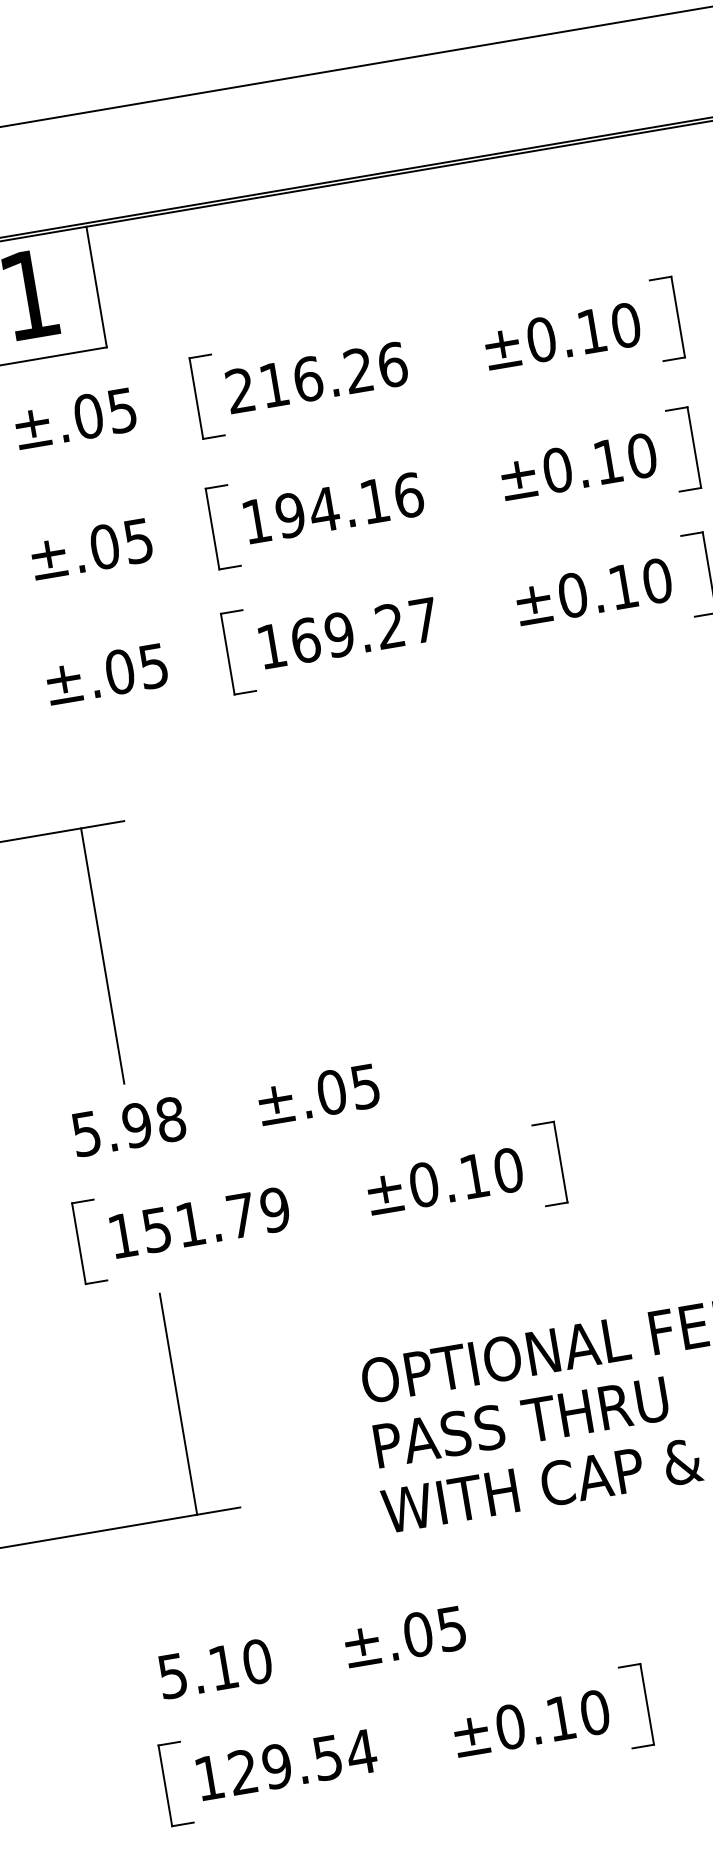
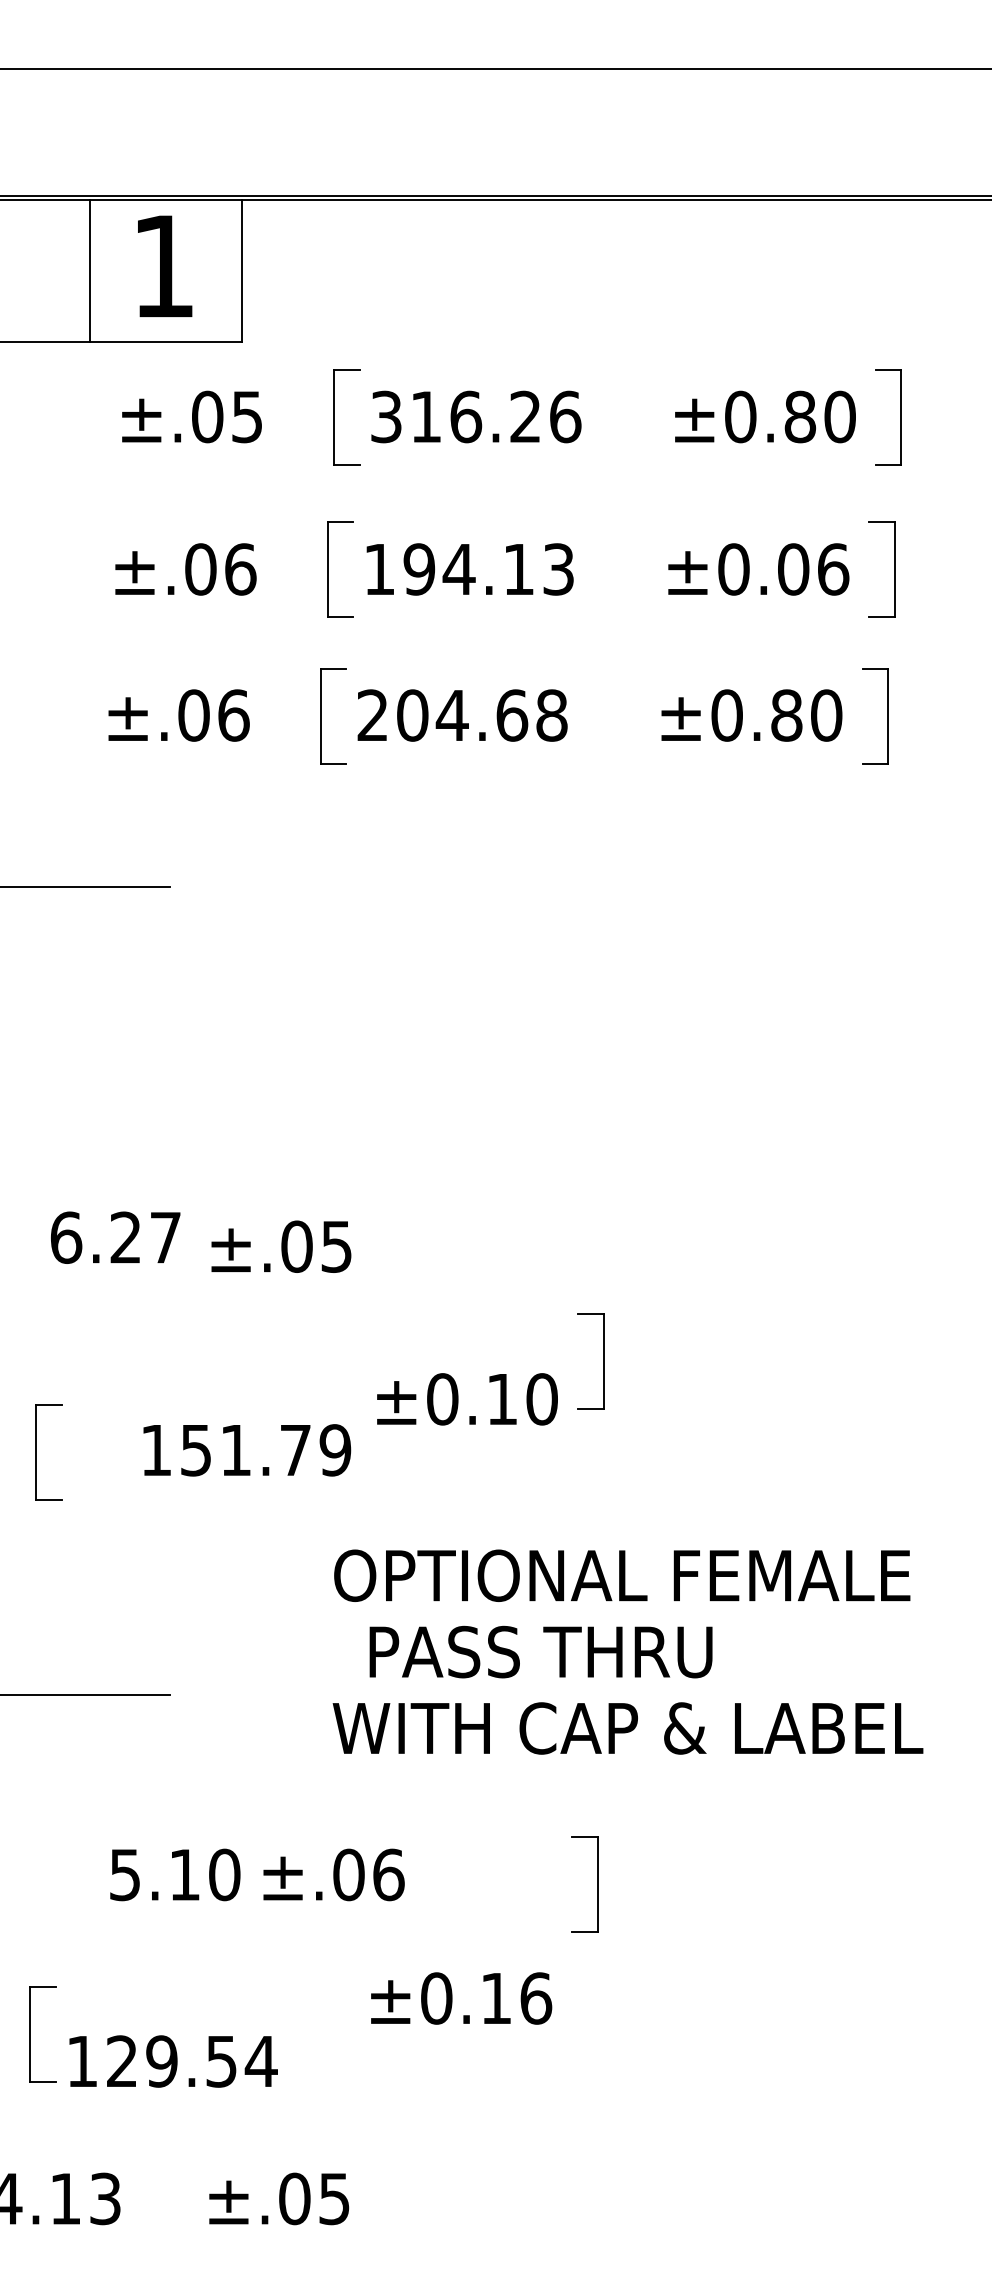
text: (592, 330) -> (800, 416), ±0.10 -> ±0.80
text: (240, 391) -> (386, 417), 216.26 -> 316.26
text: (625, 458) -> (813, 569), ±0.10 -> ±0.06
text: (408, 495) -> (558, 569), 194.16 -> 194.13
text: (138, 541) -> (240, 569), ±.05 -> ±.06
text: (623, 586) -> (786, 715), ±0.10 -> ±0.80
text: (348, 633) -> (462, 715), 169.27 -> 204.68
text: (153, 666) -> (233, 715), ±.05 -> ±.06
line: (102, 956) -> (119, 1037), removed
text: (318, 1094) -> (281, 1246), moved
text: (128, 1126) -> (115, 1237), 5.98 -> 6.27
text: (445, 1181) -> (467, 1399), moved
text: (200, 1222) -> (247, 1450), moved
part: (79, 1243) -> (36, 1452), moved
line: (178, 1403) -> (119, 1564), removed
text: (520, 1422) -> (540, 1651), moved
text: (451, 1628) -> (388, 1874), ±.05 -> ±.06
text: (215, 1668) -> (175, 1874), moved
part: (647, 1704) -> (597, 1884), moved
text: (595, 1712) -> (536, 1998), ±0.10 -> ±0.16
text: (286, 1764) -> (173, 2061), moved
part: (165, 1786) -> (30, 2034), moved

